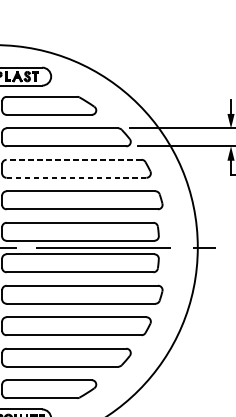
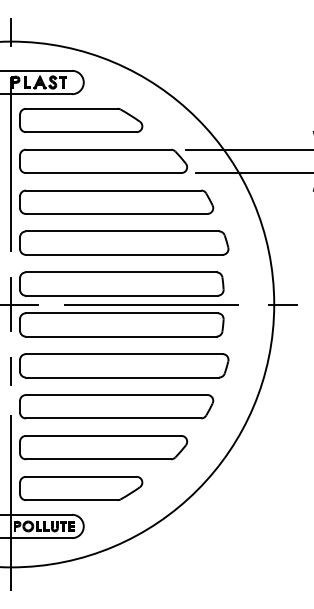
line: (74, 159) -> (113, 190), dashed -> solid
line: (76, 177) -> (116, 213), dashed -> solid

